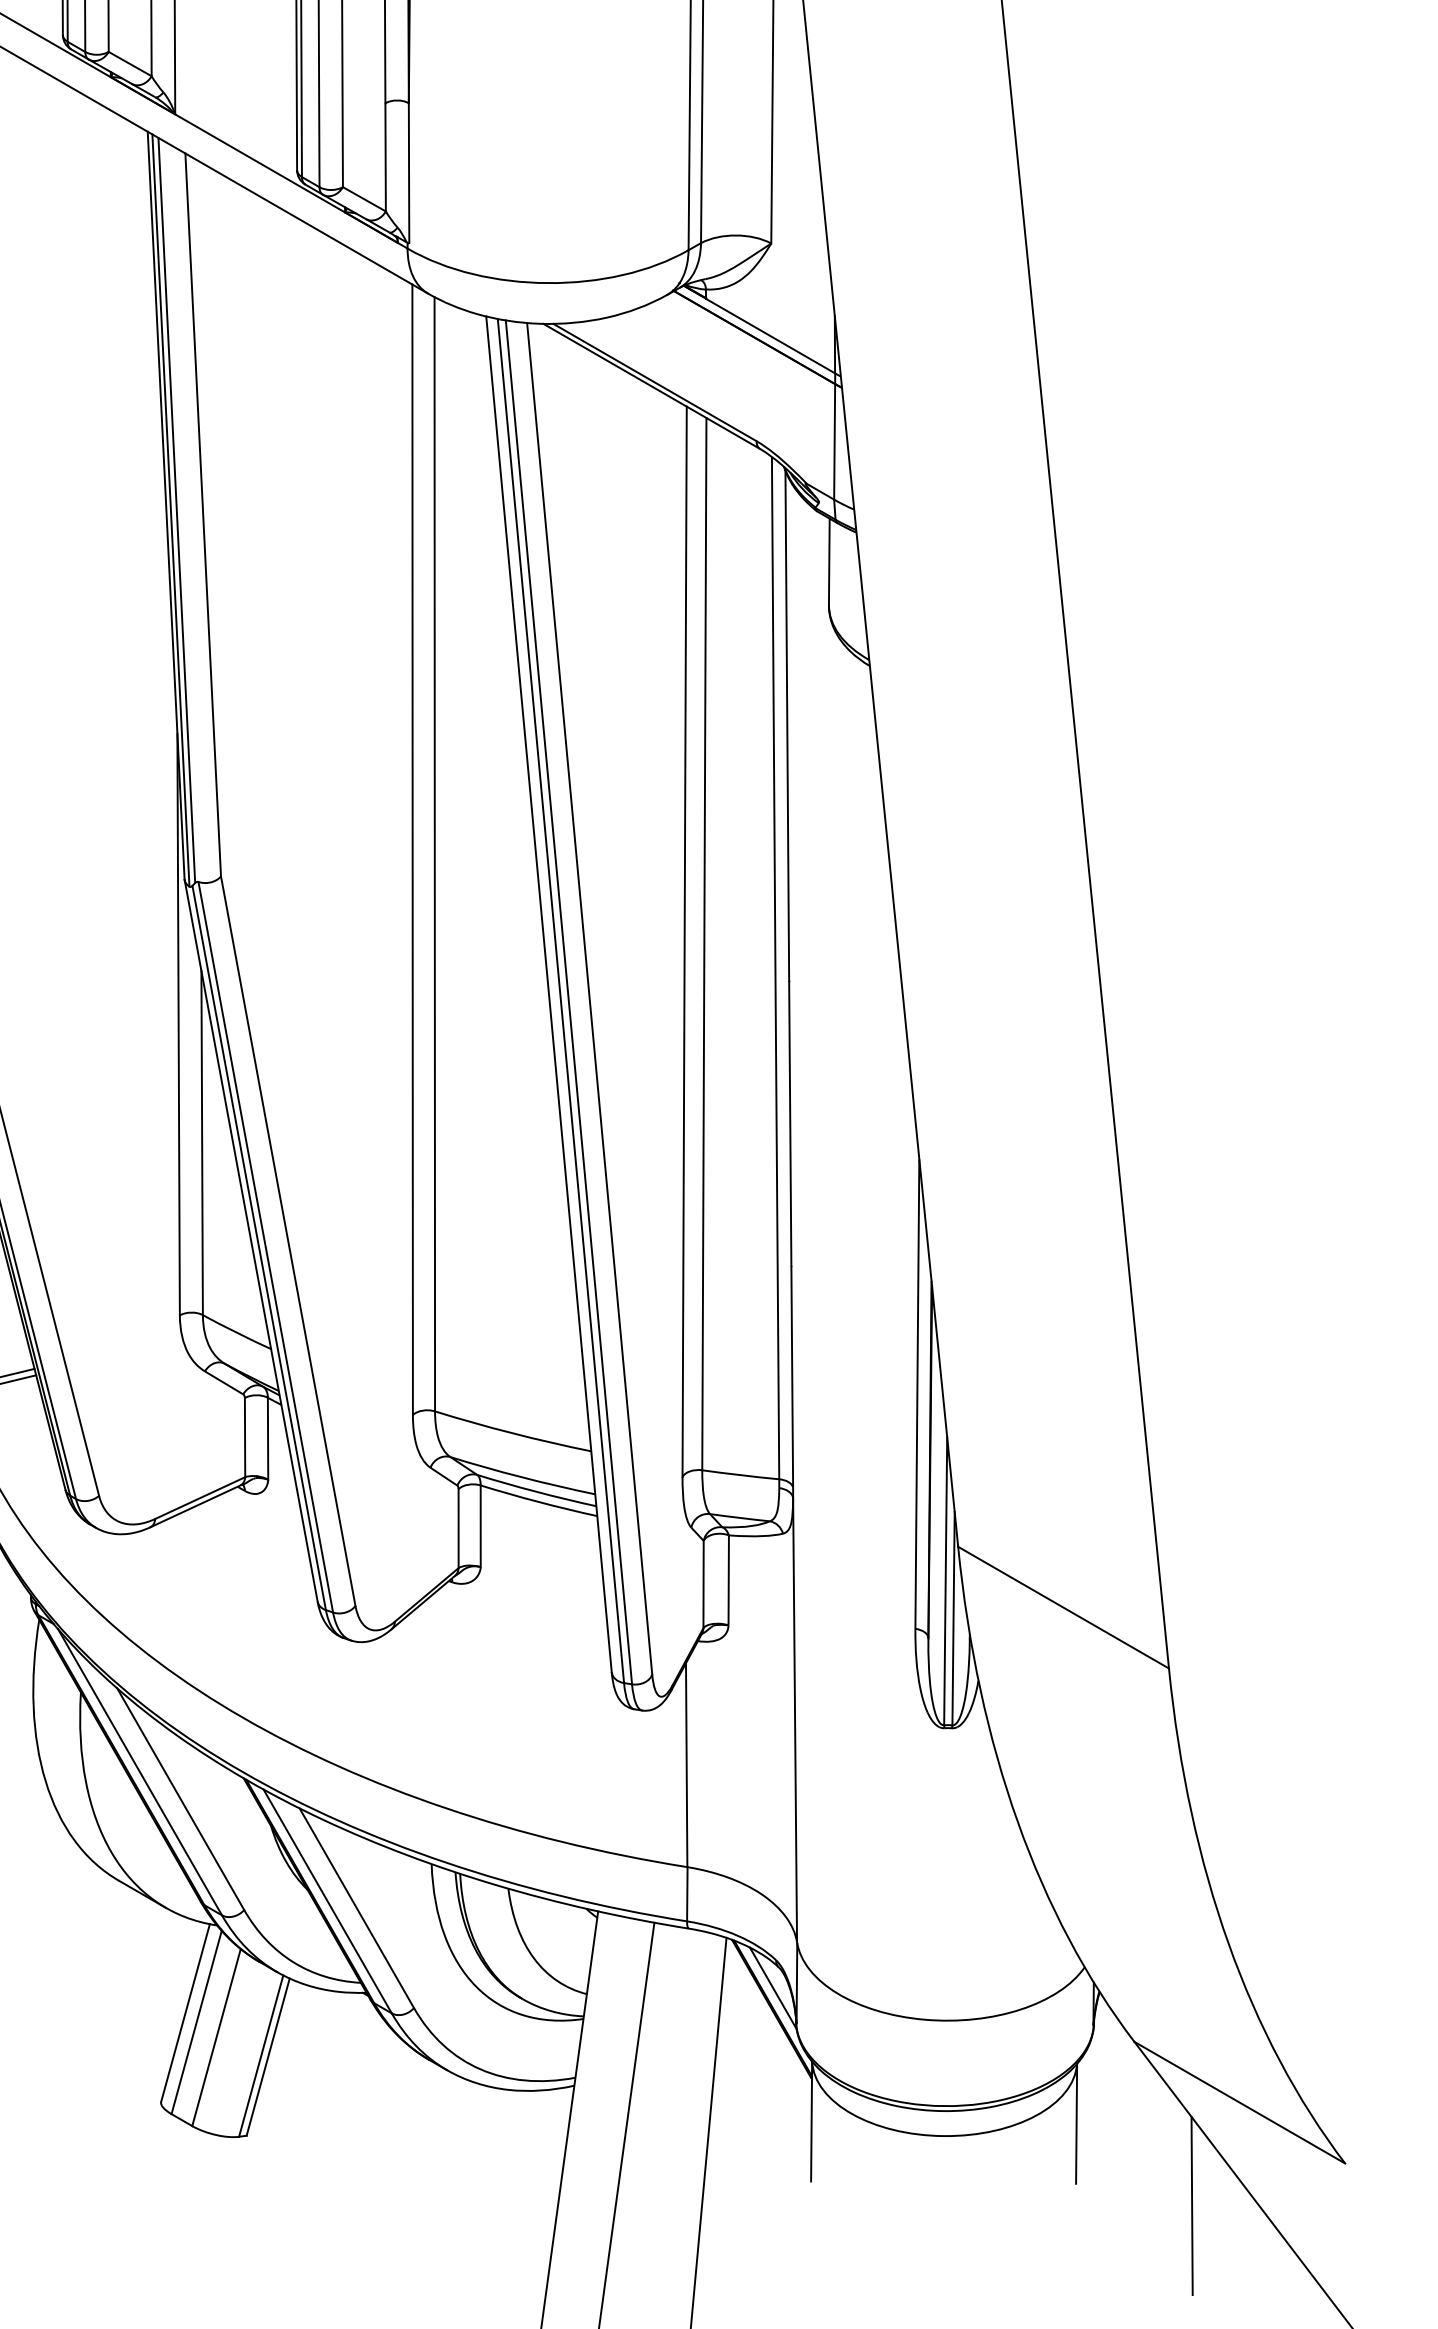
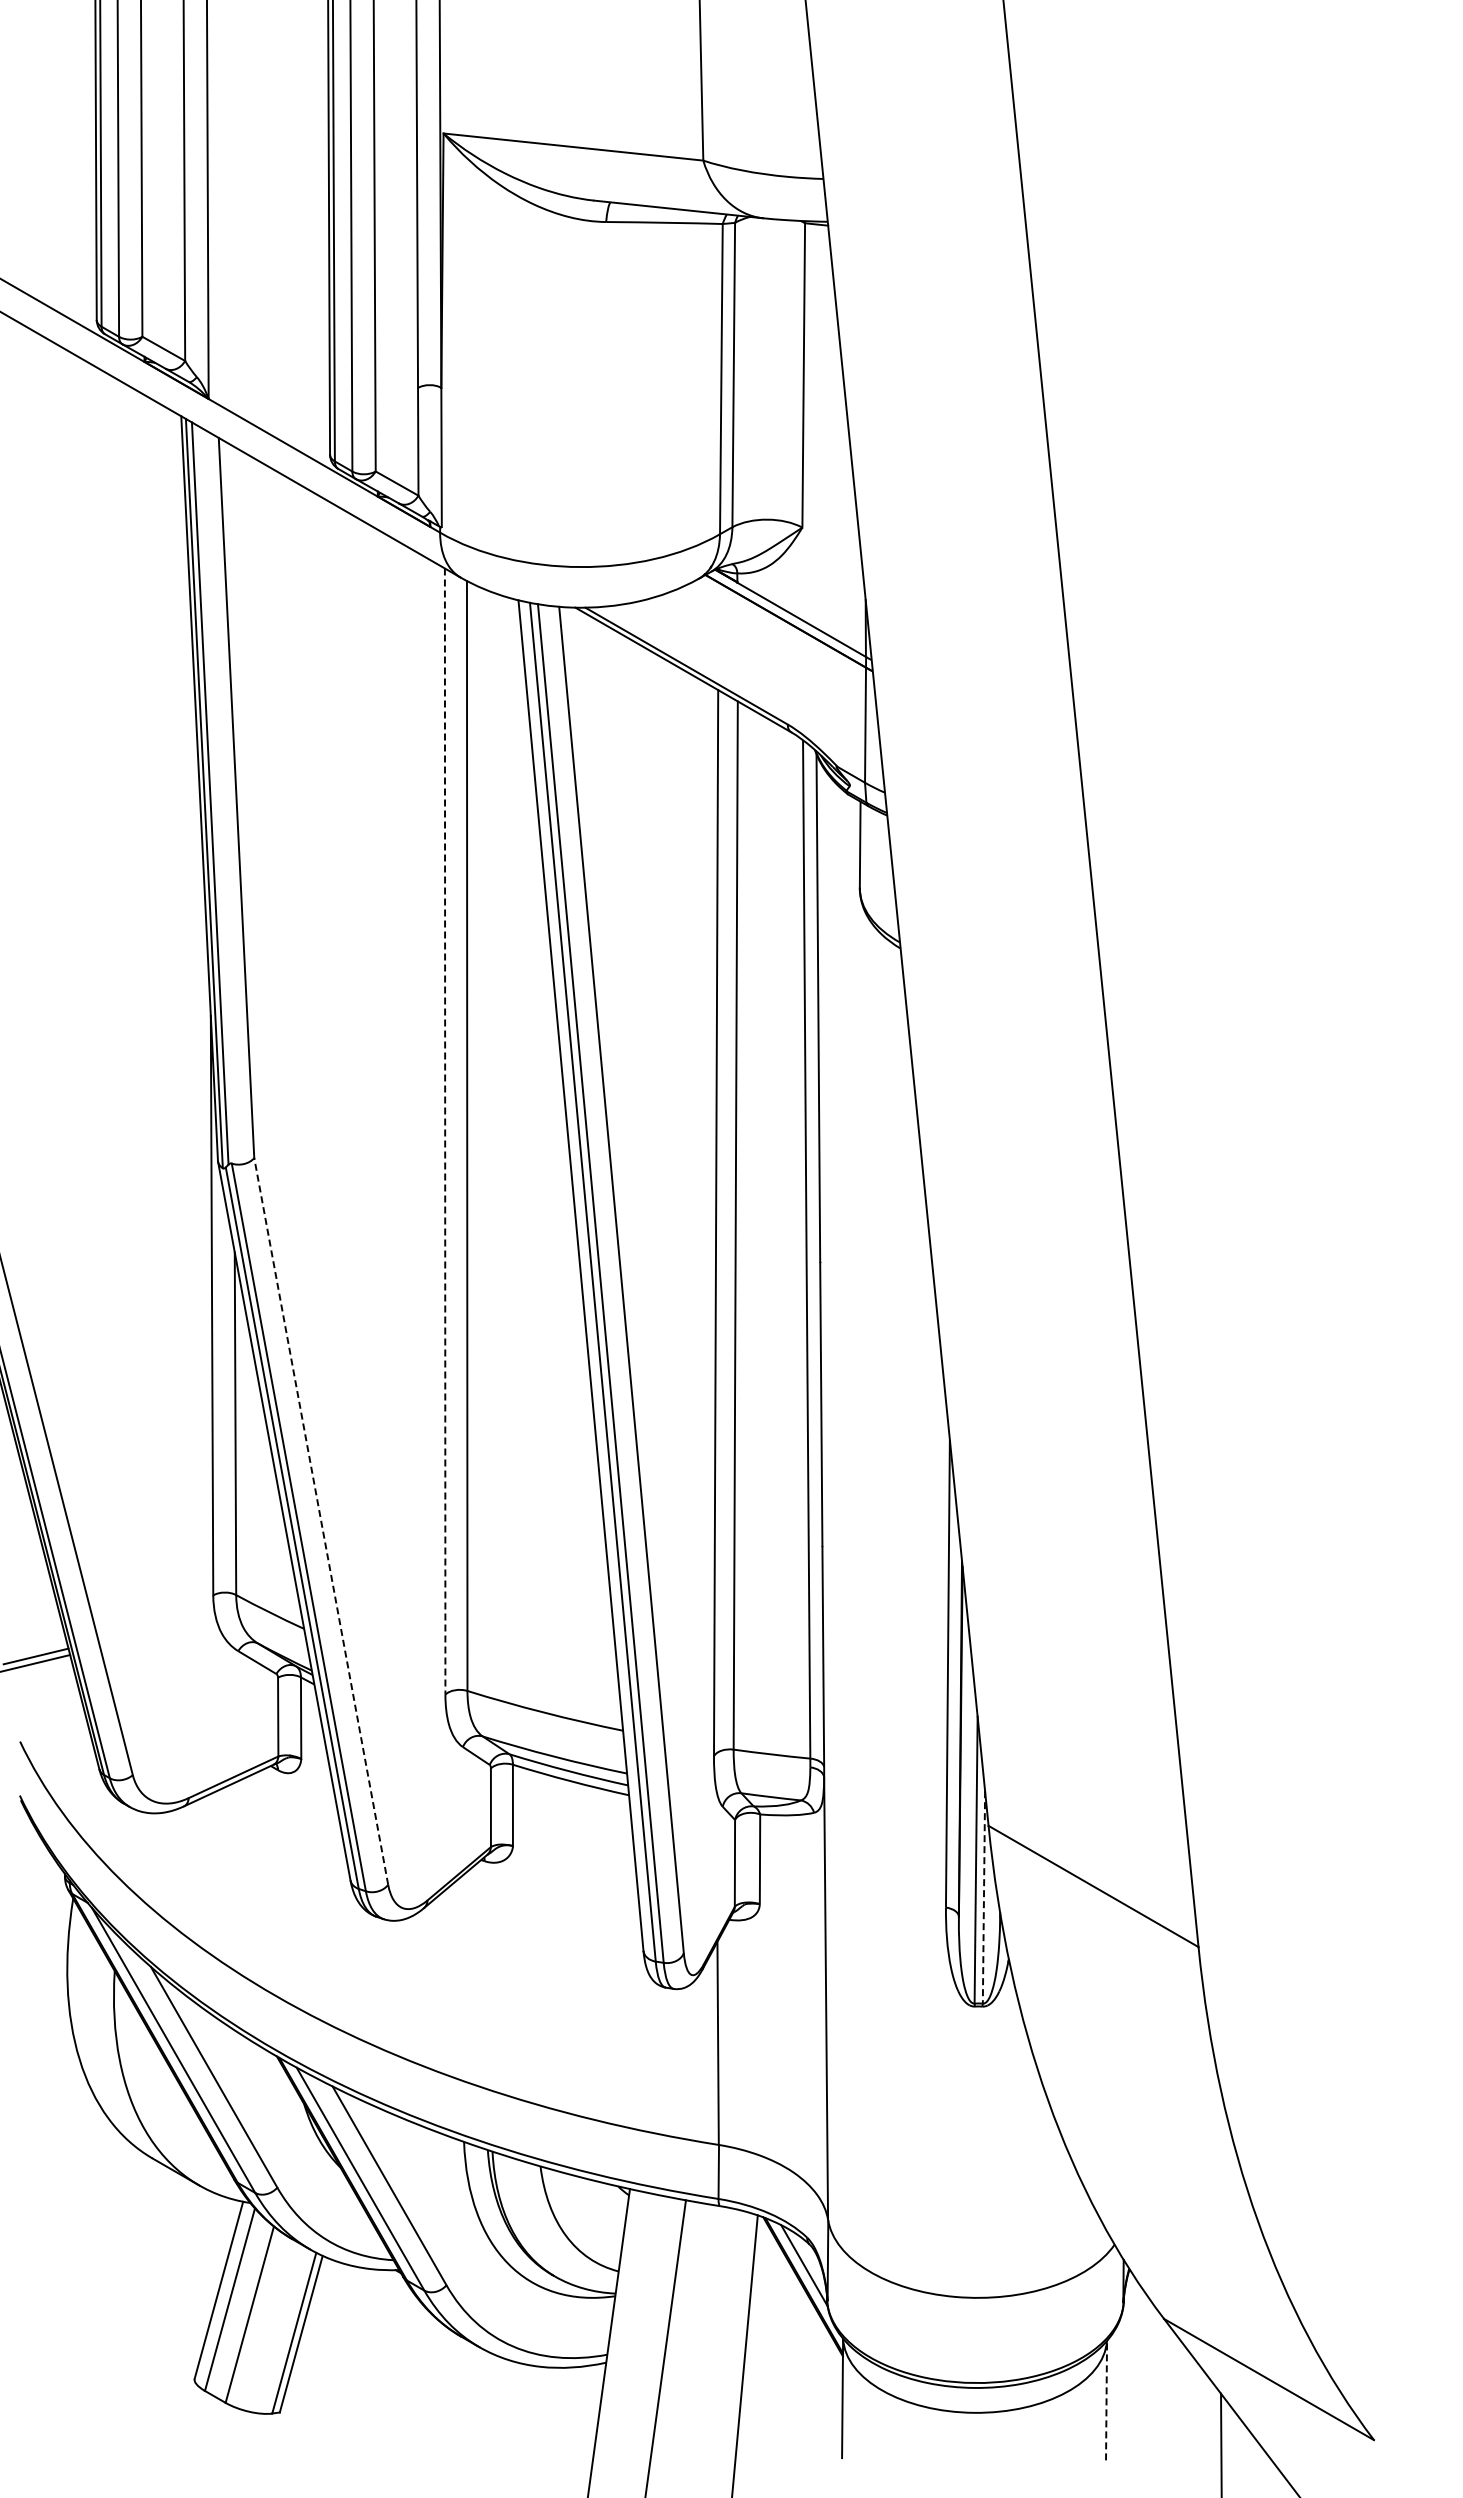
line: (412, 850) -> (445, 1132), solid -> dashed
line: (288, 1240) -> (321, 1520), solid -> dashed
line: (953, 1618) -> (983, 1897), solid -> dashed
line: (1076, 2123) -> (1106, 2400), solid -> dashed

